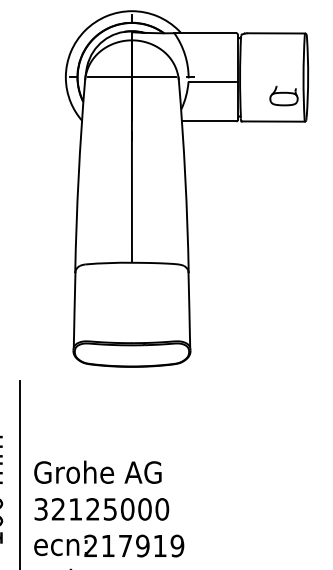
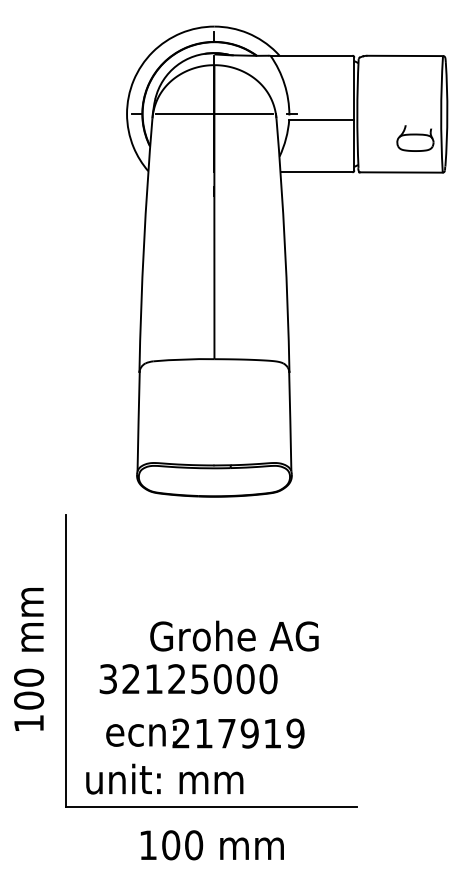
text: (97, 471) -> (234, 635), moved
text: (101, 509) -> (188, 679), moved
text: (109, 545) -> (205, 733), moved

